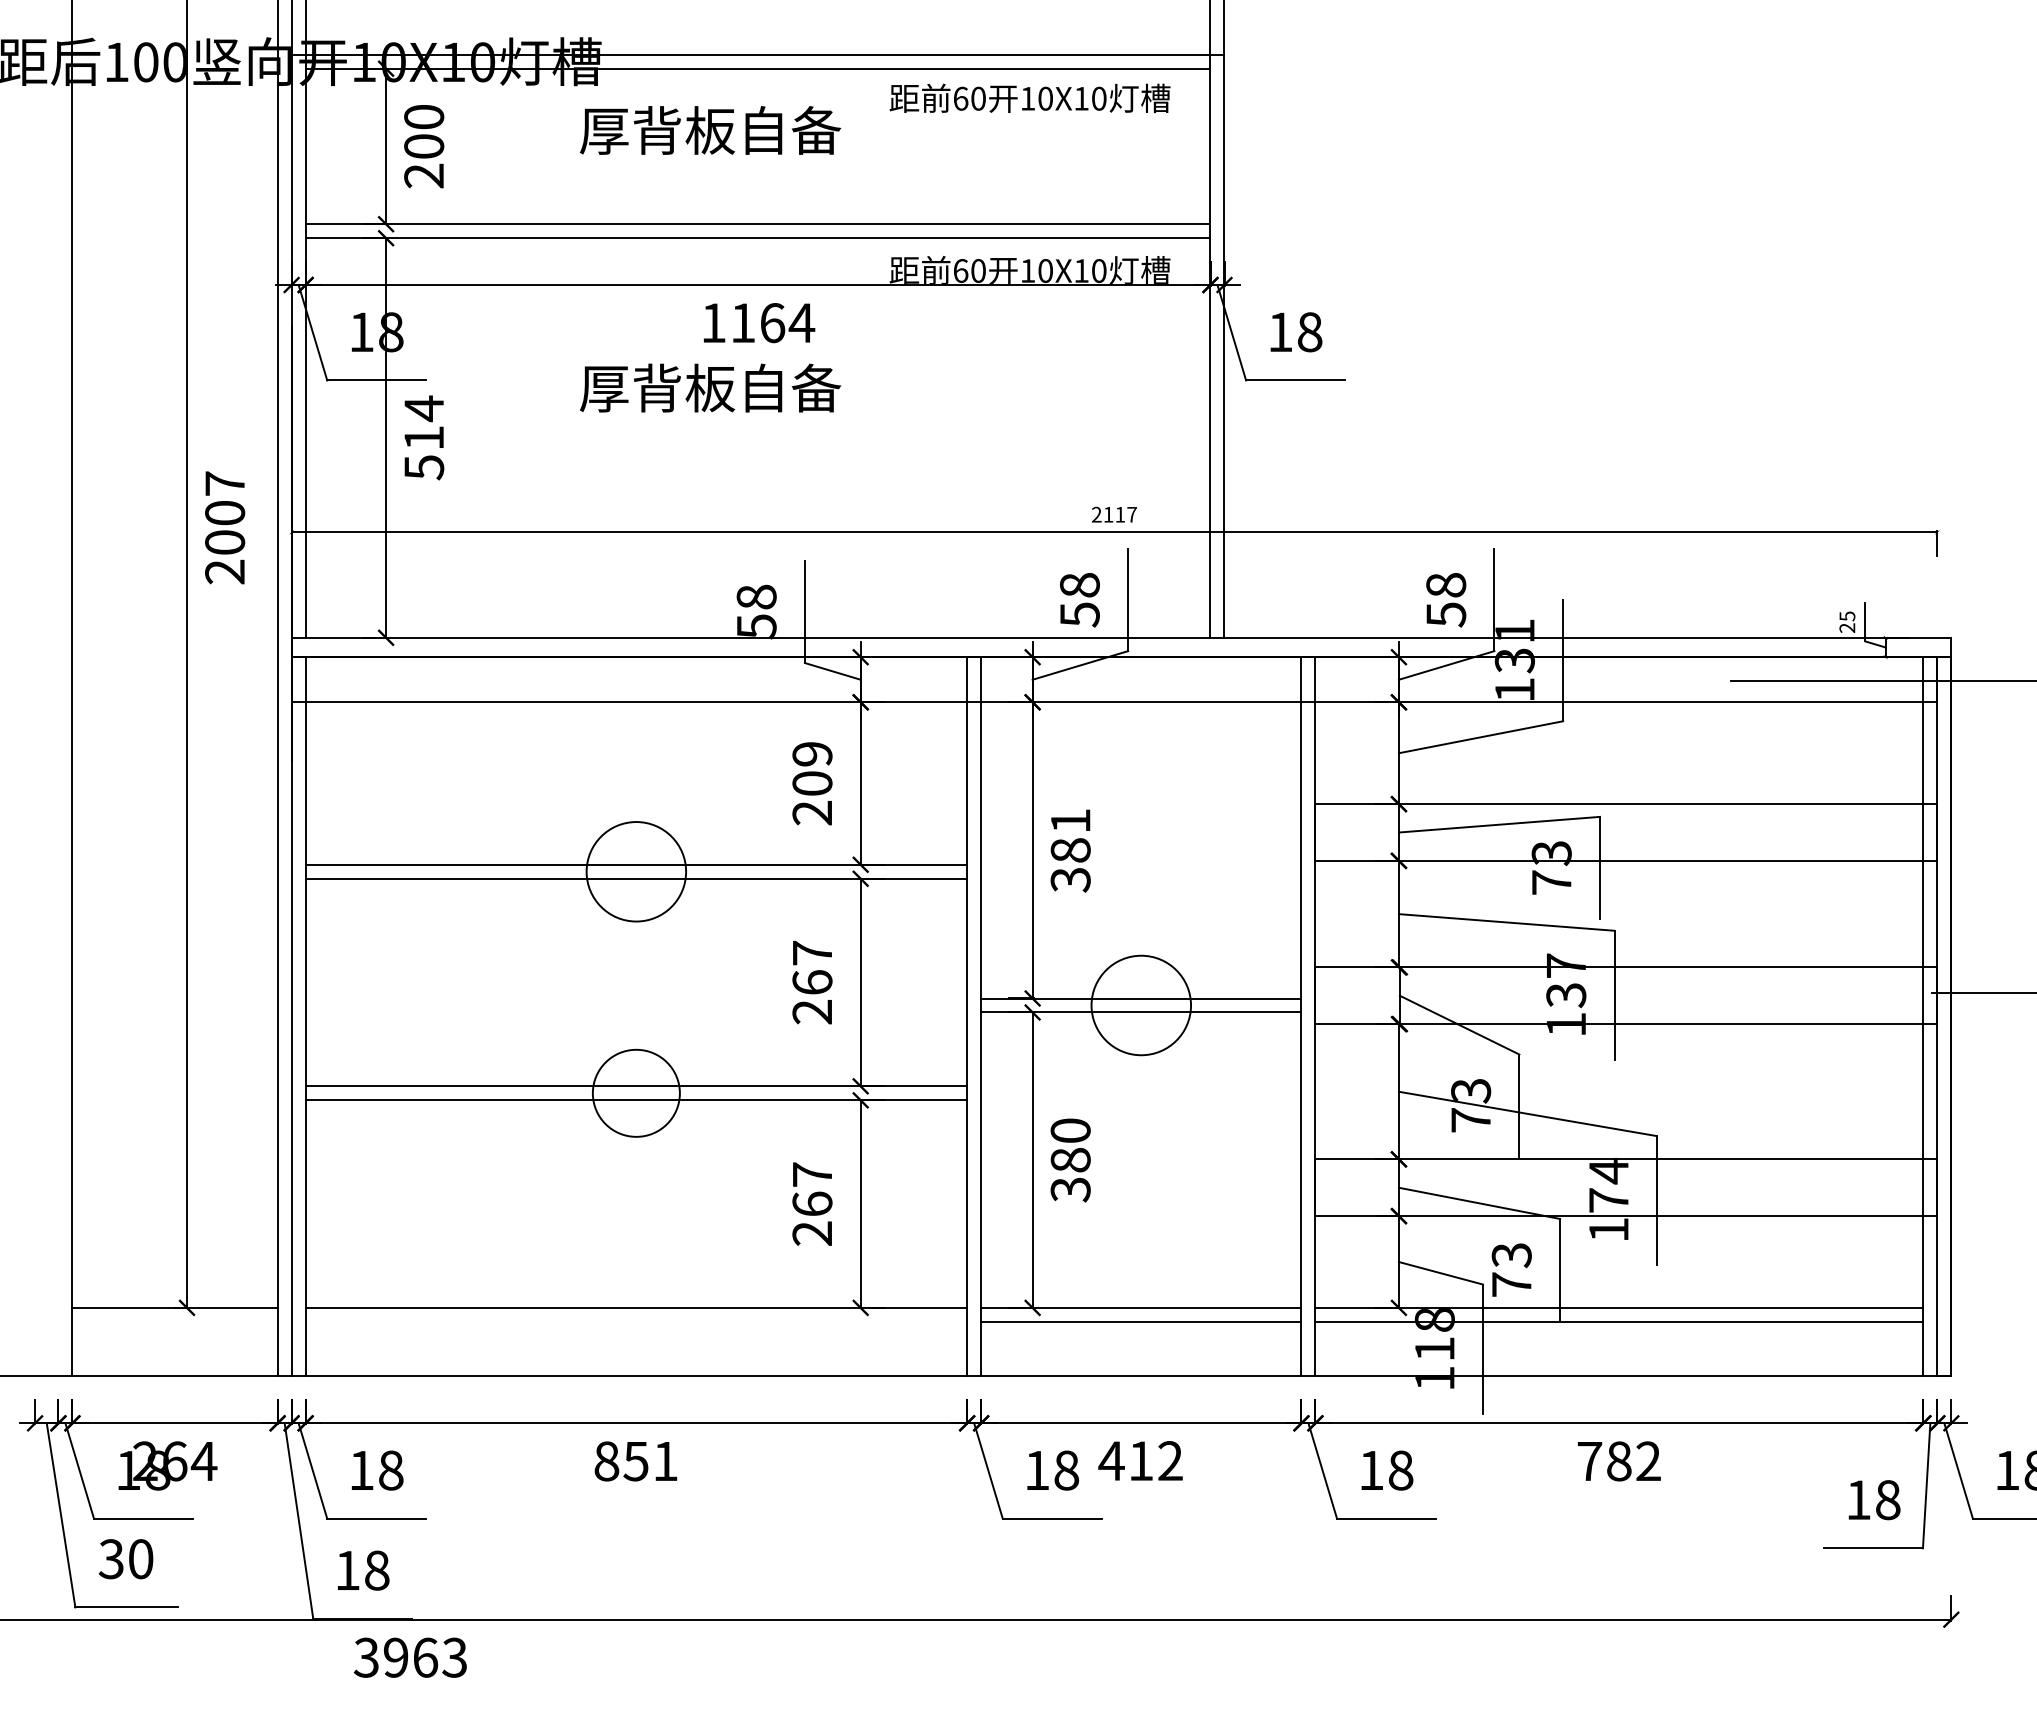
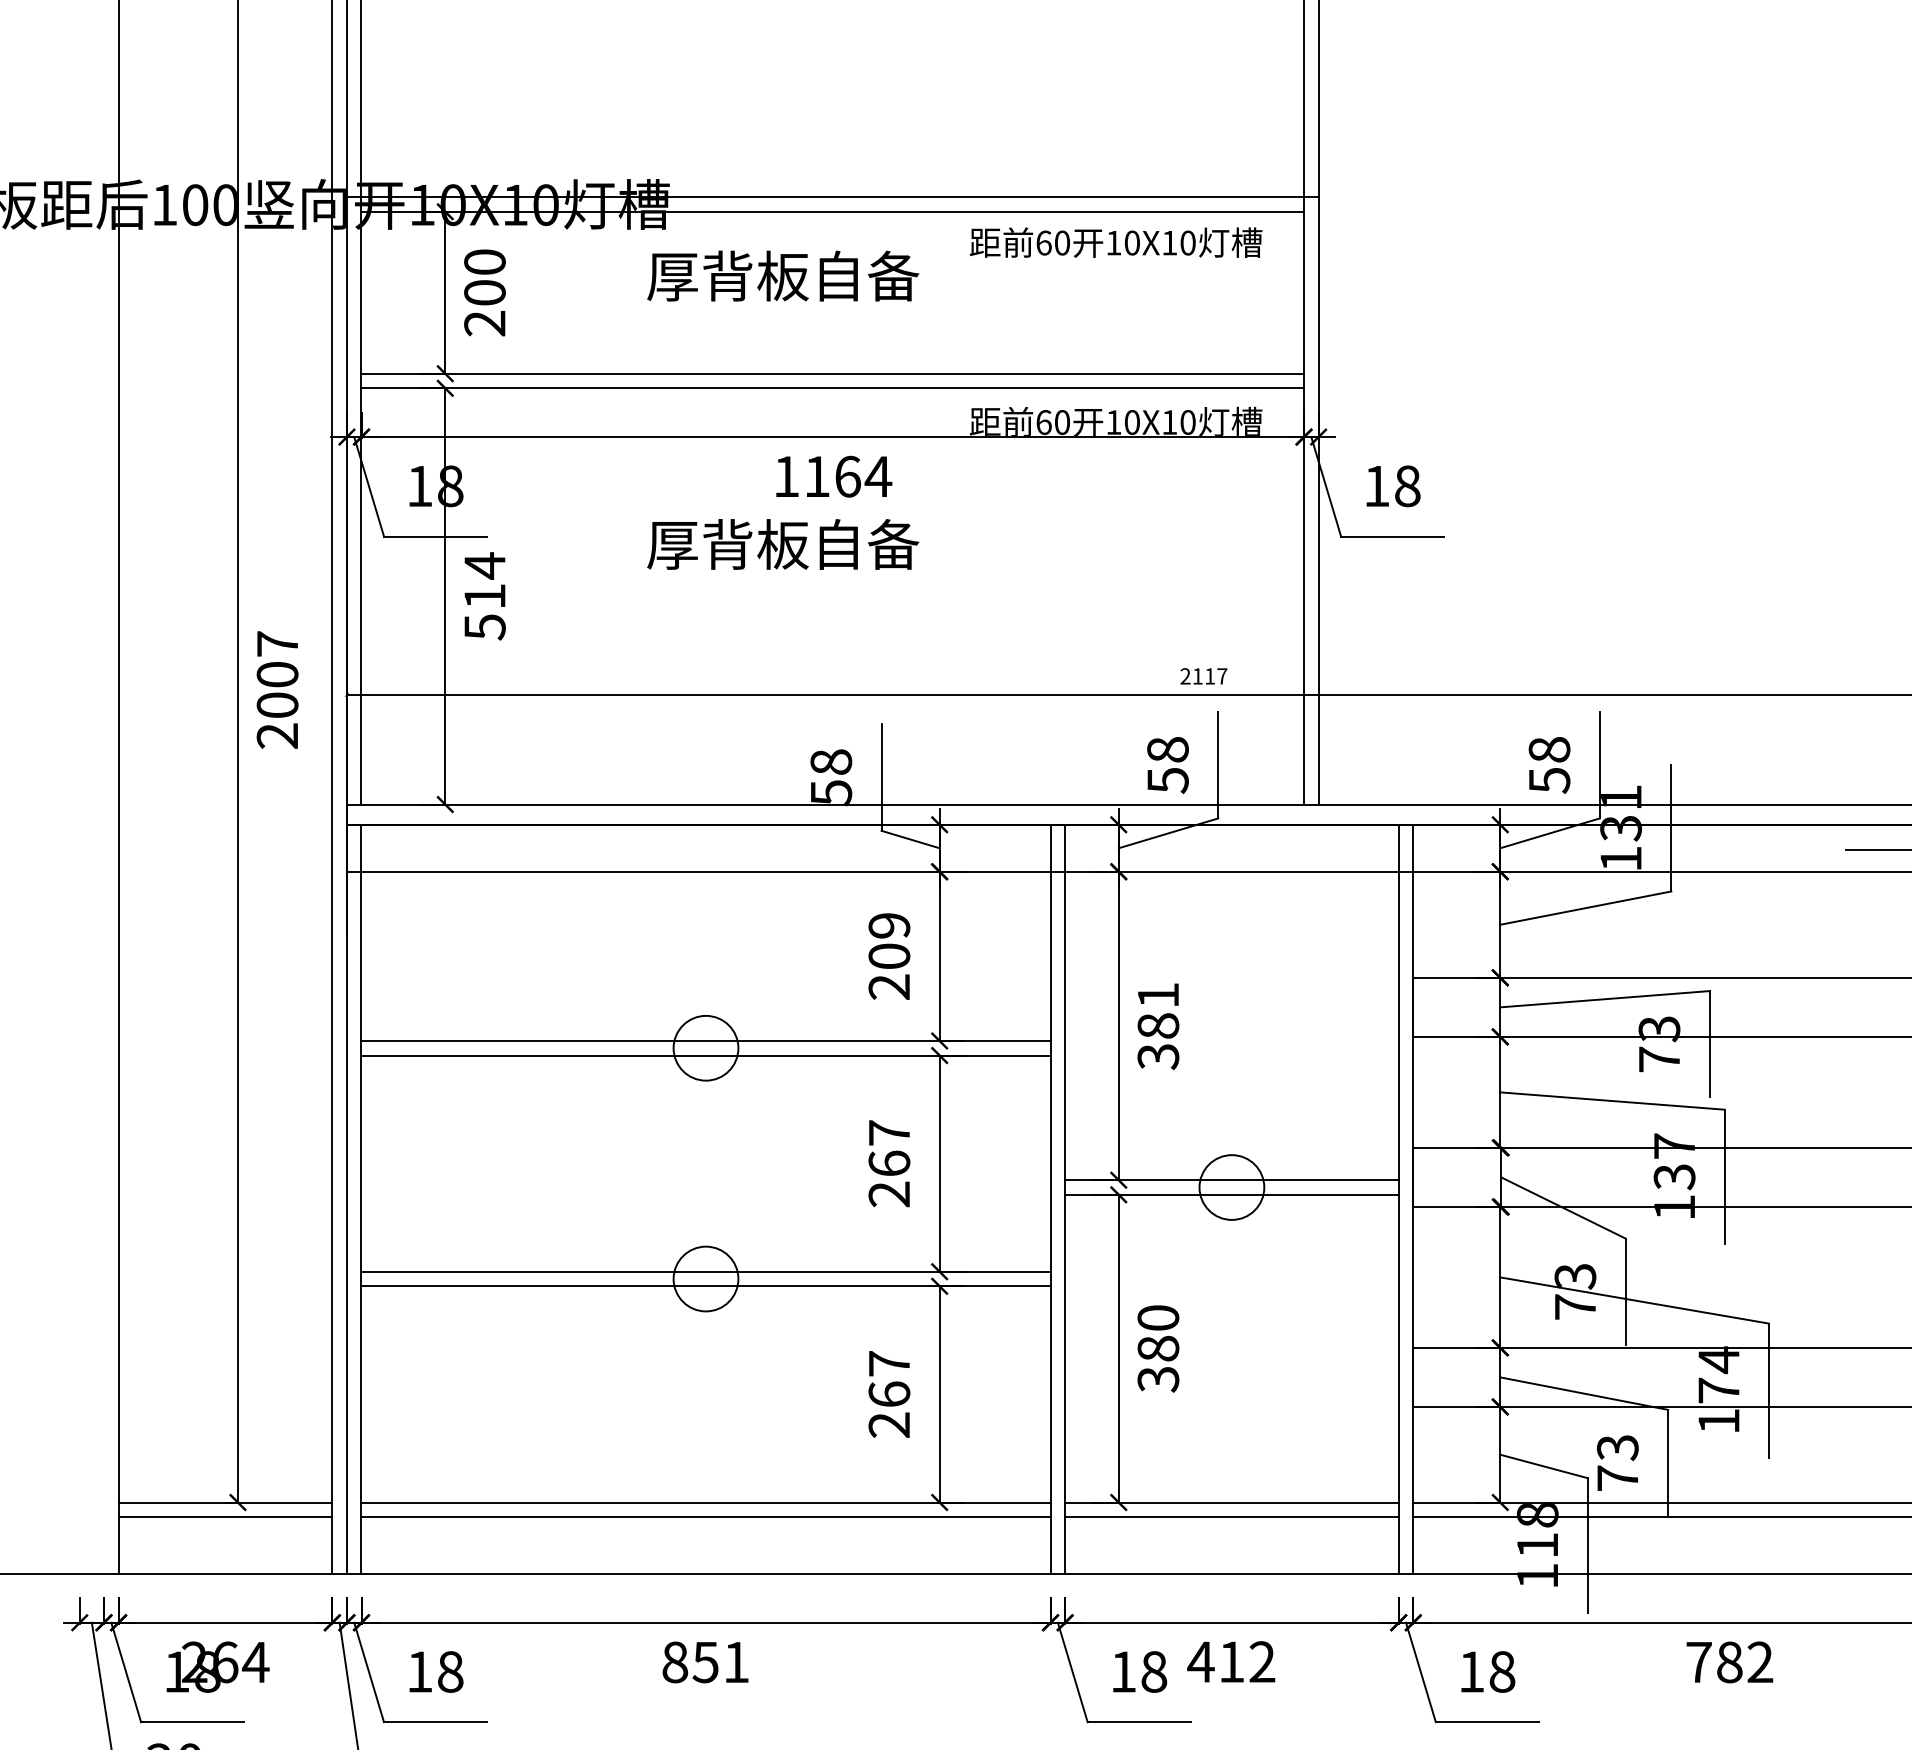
circle: (636, 871) -> (706, 1047), size x0.62
circle: (1141, 1005) -> (1232, 1187), size x0.62
circle: (636, 1093) -> (706, 1279), size x0.71
line: (174, 1321) -> (224, 1516), added
line: (636, 1321) -> (706, 1516), added

